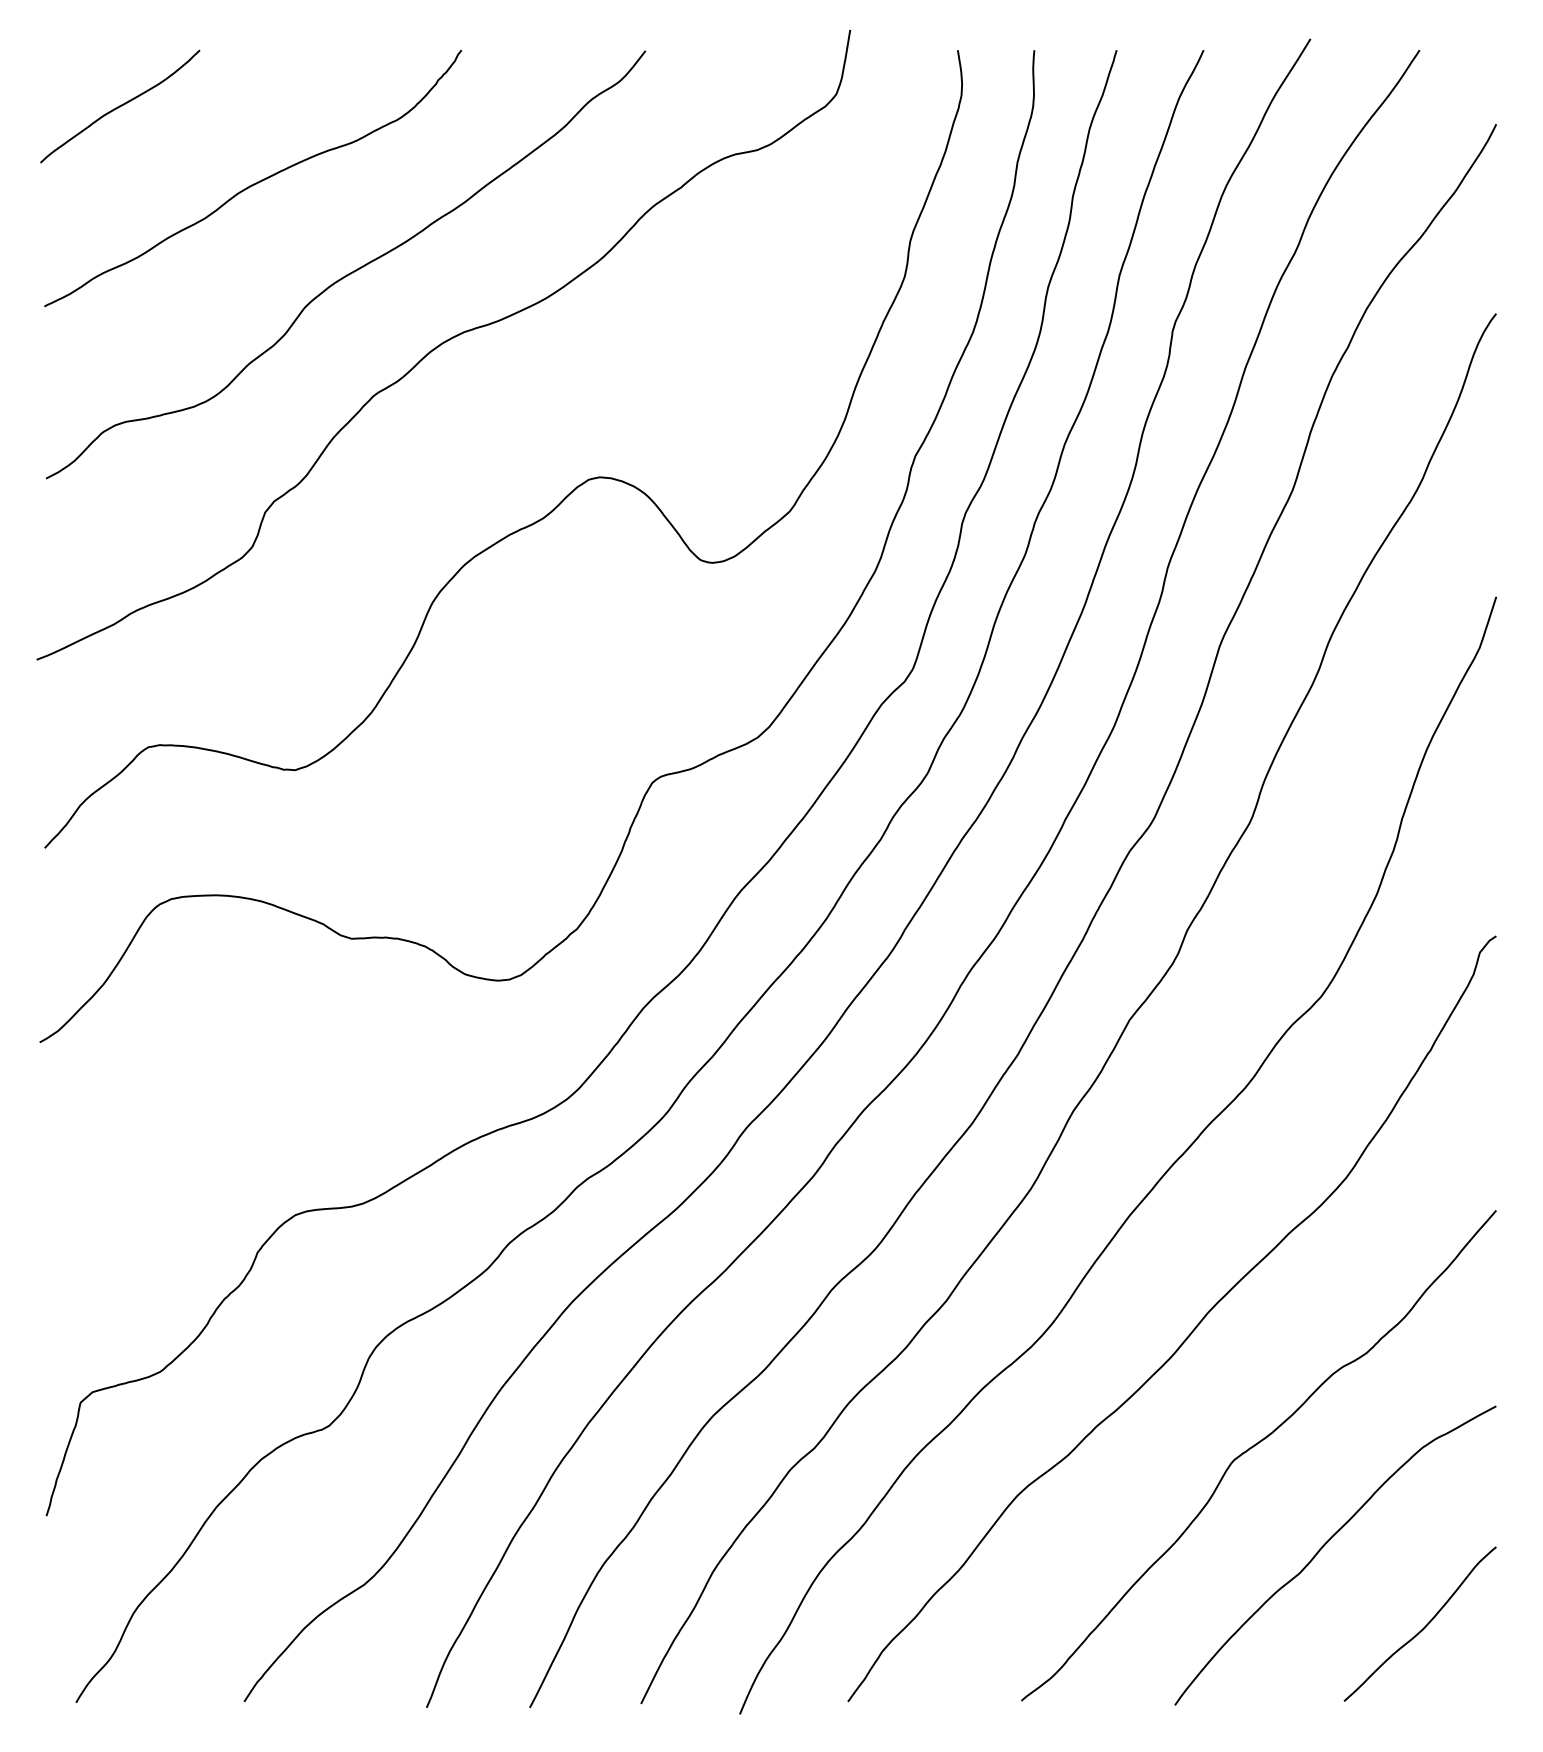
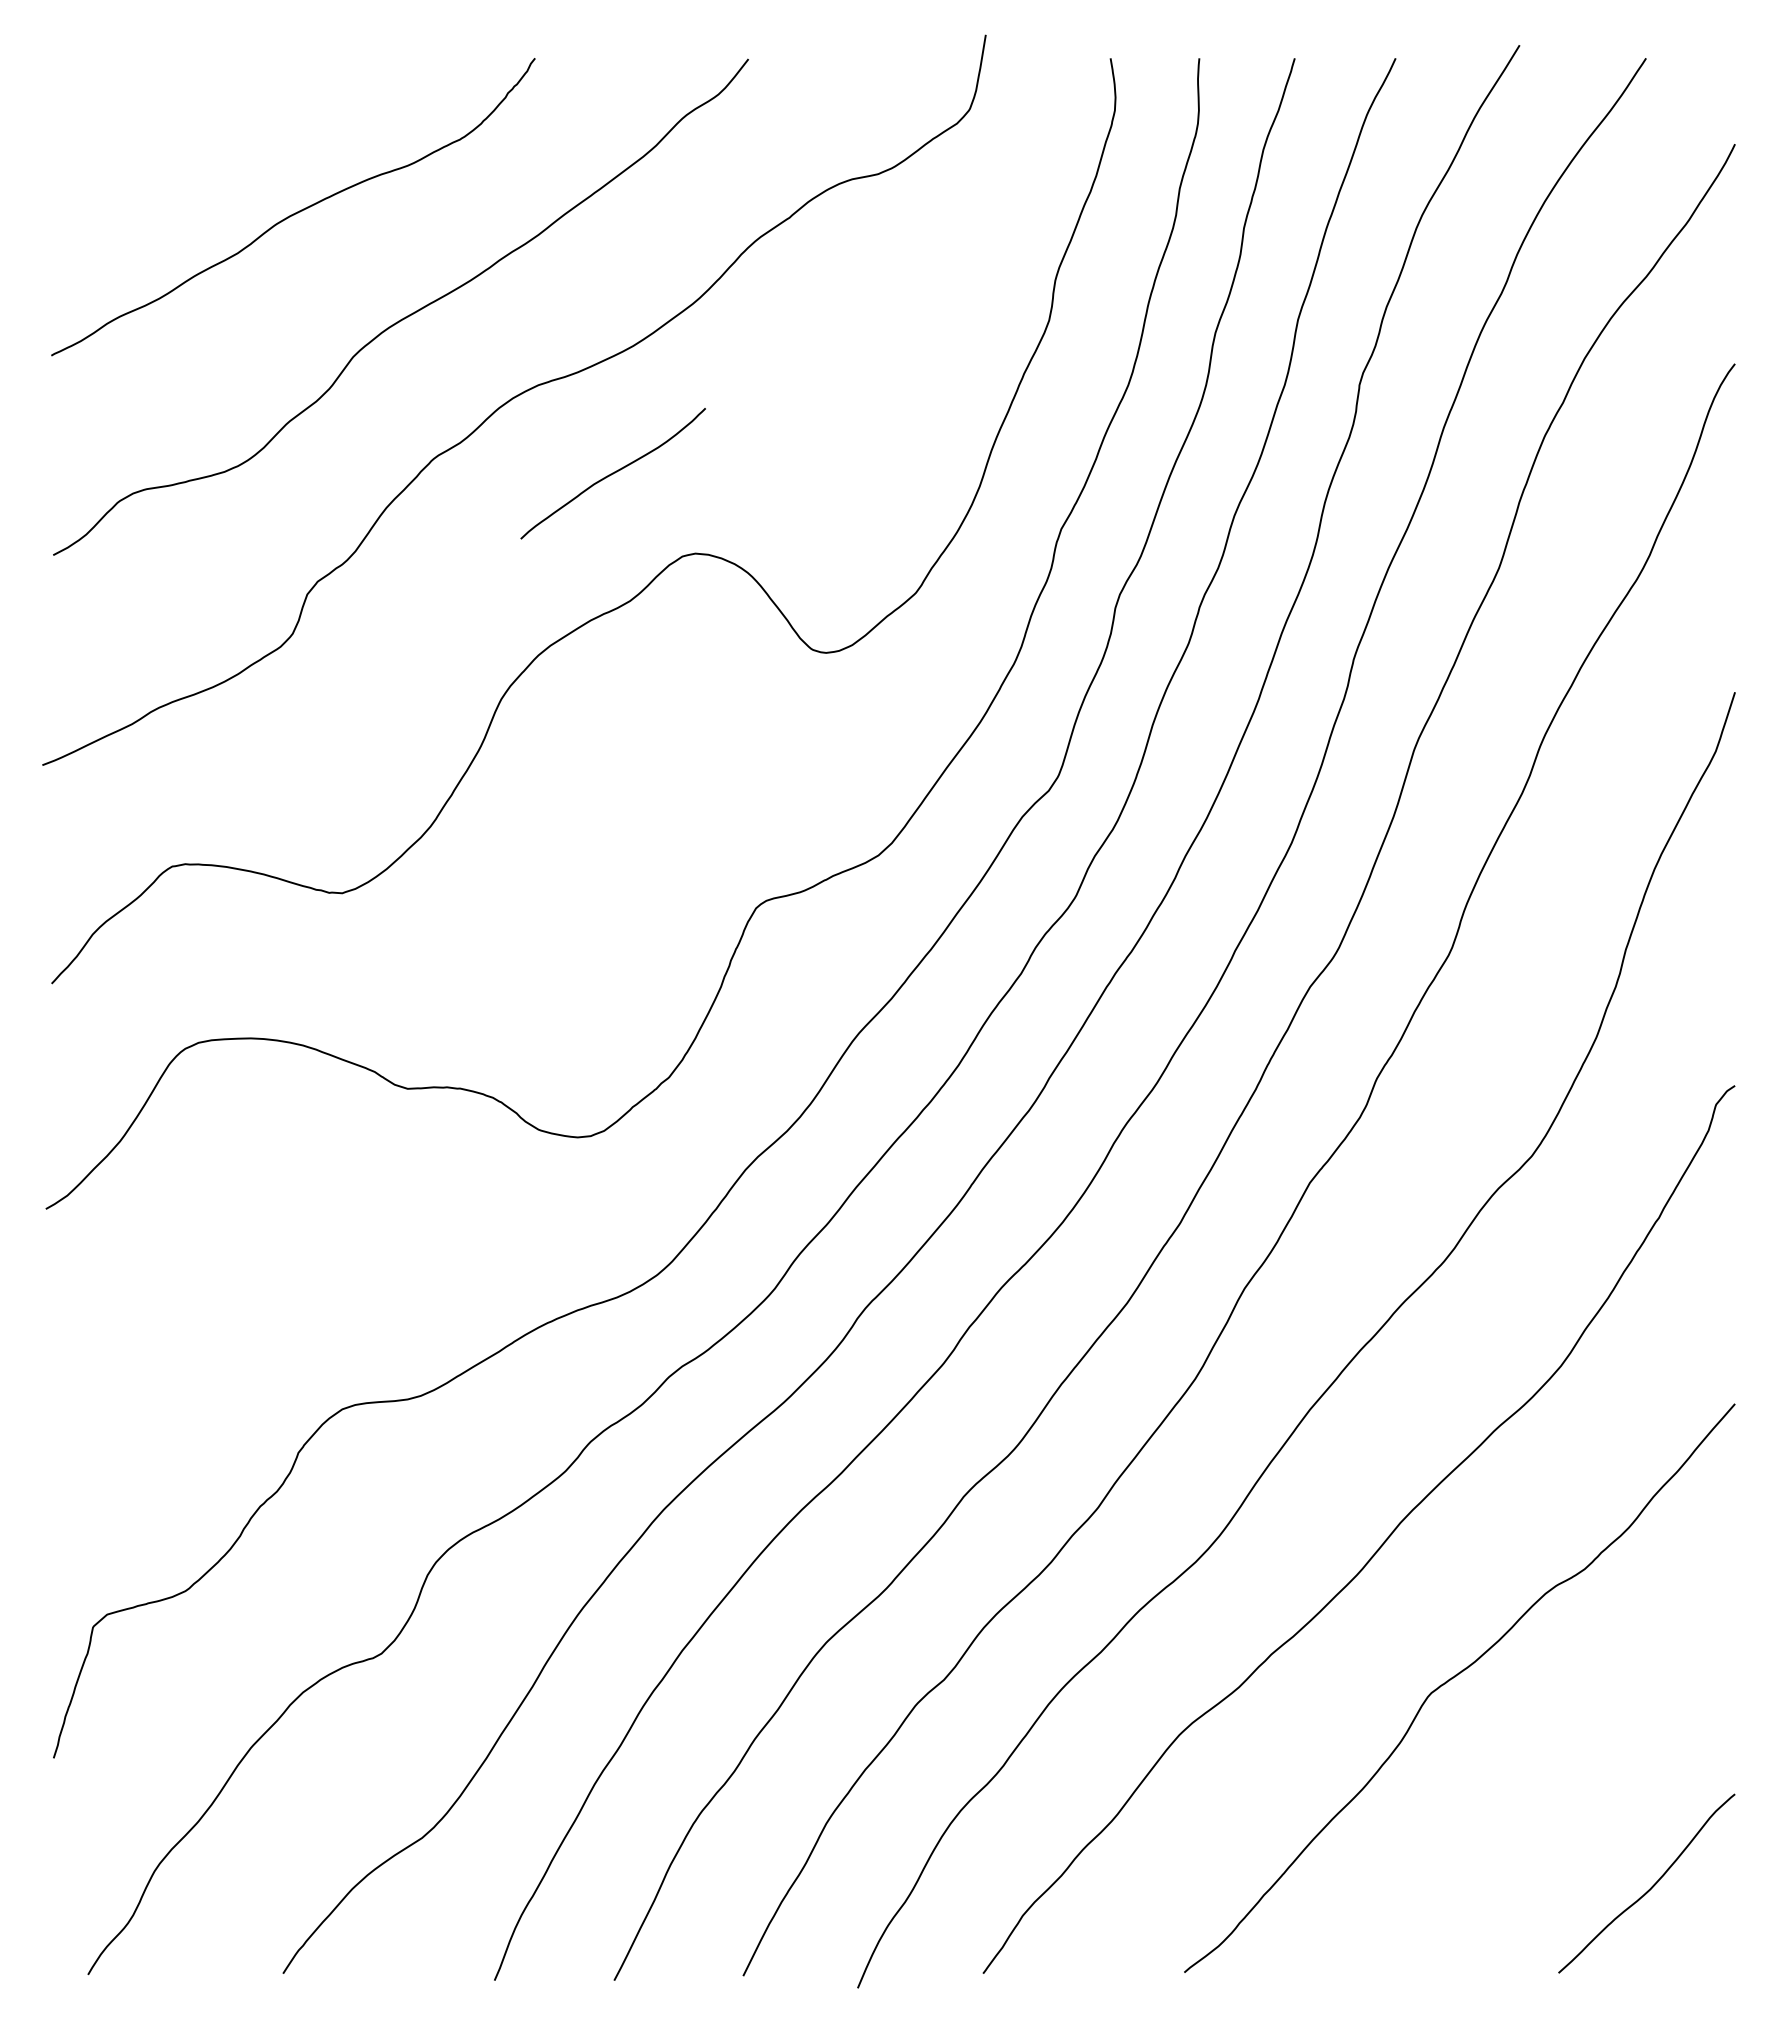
curve: (119, 106) -> (612, 473), moved
curve: (1325, 1544) -> (1537, 1791), removed

